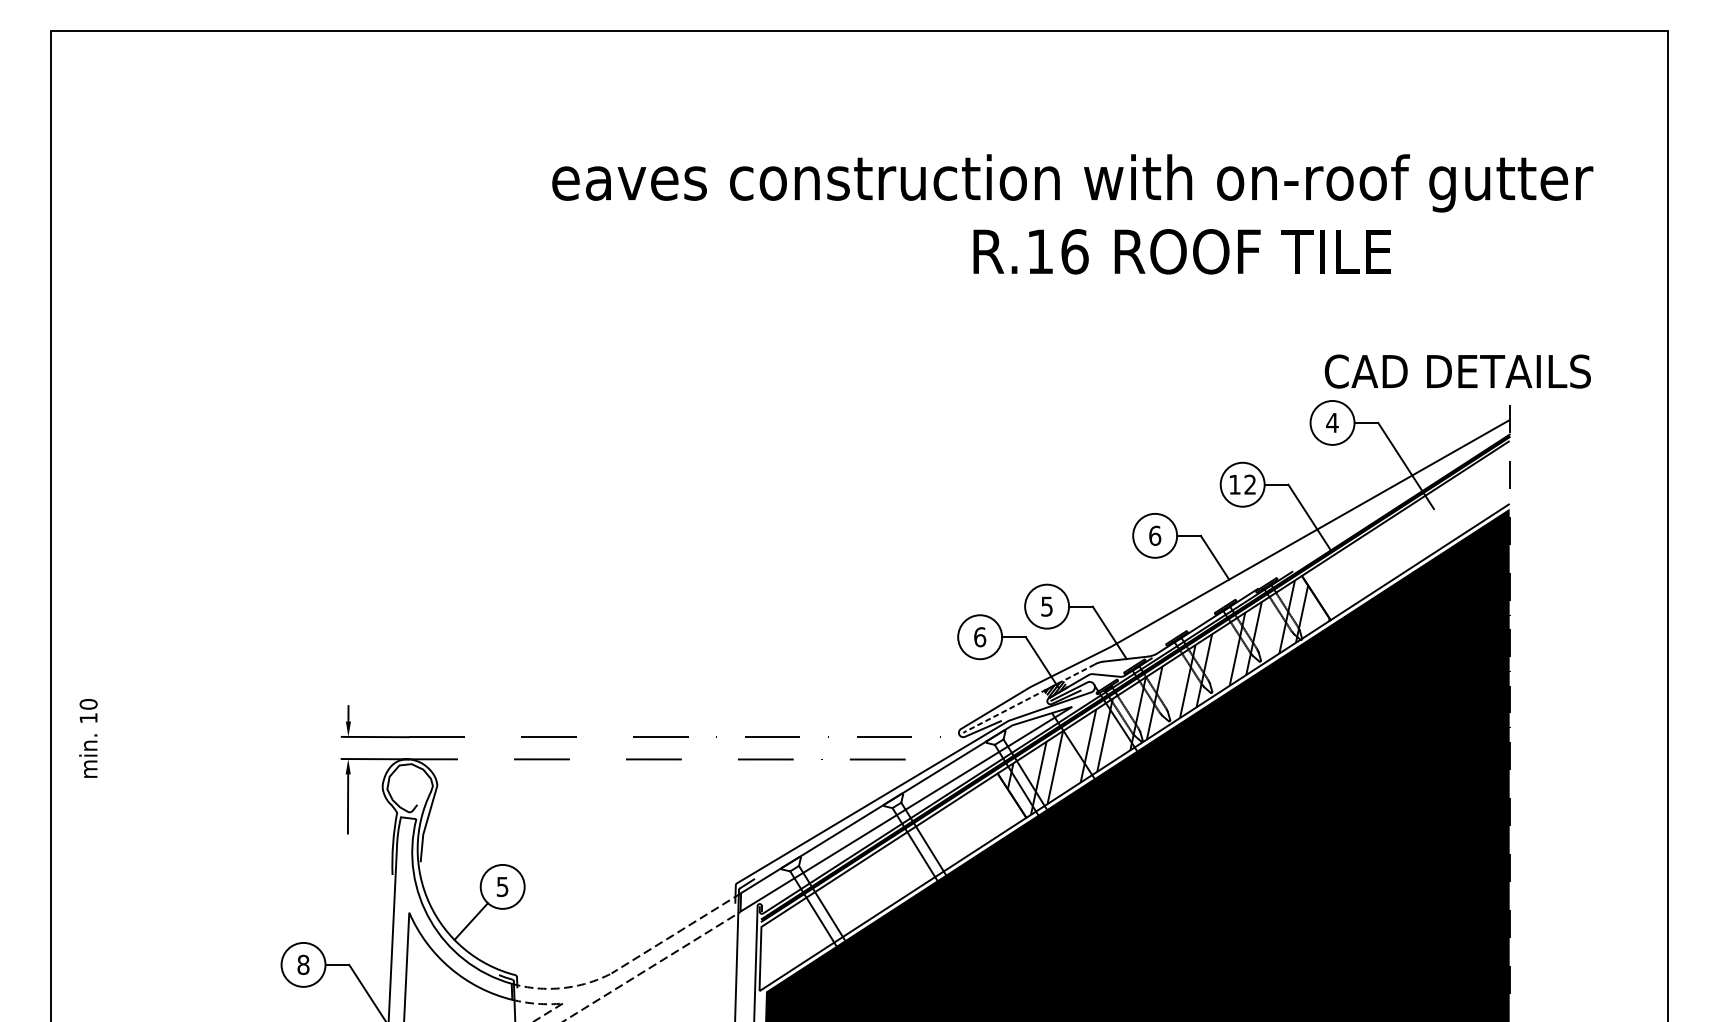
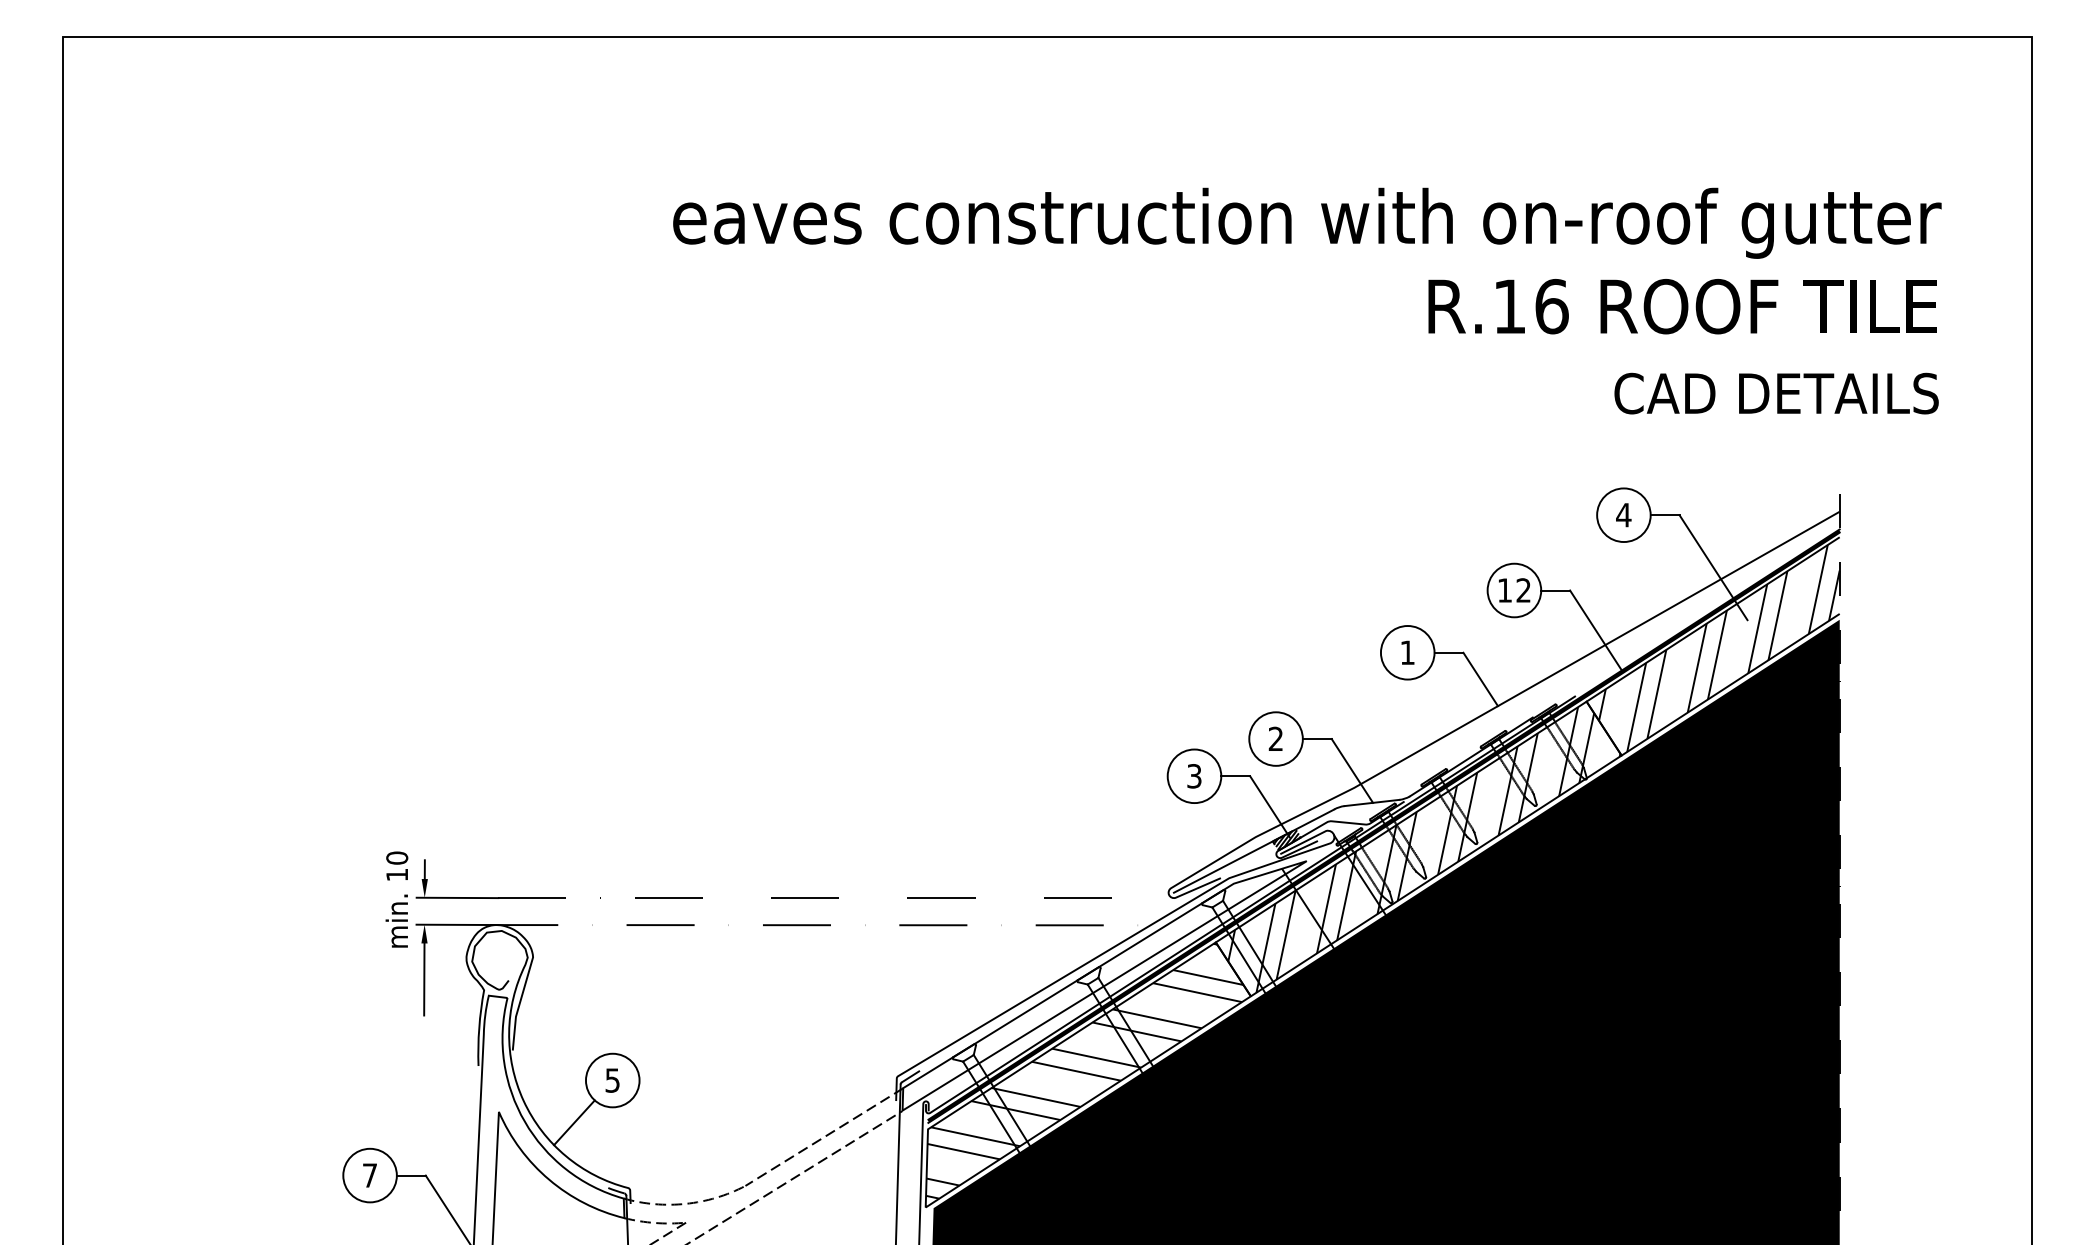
text: (1182, 251) -> (1682, 306), moved
text: (1457, 371) -> (1776, 393), moved
hatch: (1411, 532) -> (1719, 648), added
text: (1154, 535) -> (1407, 652), 6 -> 1
text: (1046, 606) -> (1275, 738), 5 -> 2
text: (980, 637) -> (1194, 776), 6 -> 3
line: (1028, 698) -> (1253, 851), dashed -> solid
text: (88, 738) -> (396, 899), moved
hatch: (889, 878) -> (1084, 1070), added
text: (303, 964) -> (369, 1175), 8 -> 7

